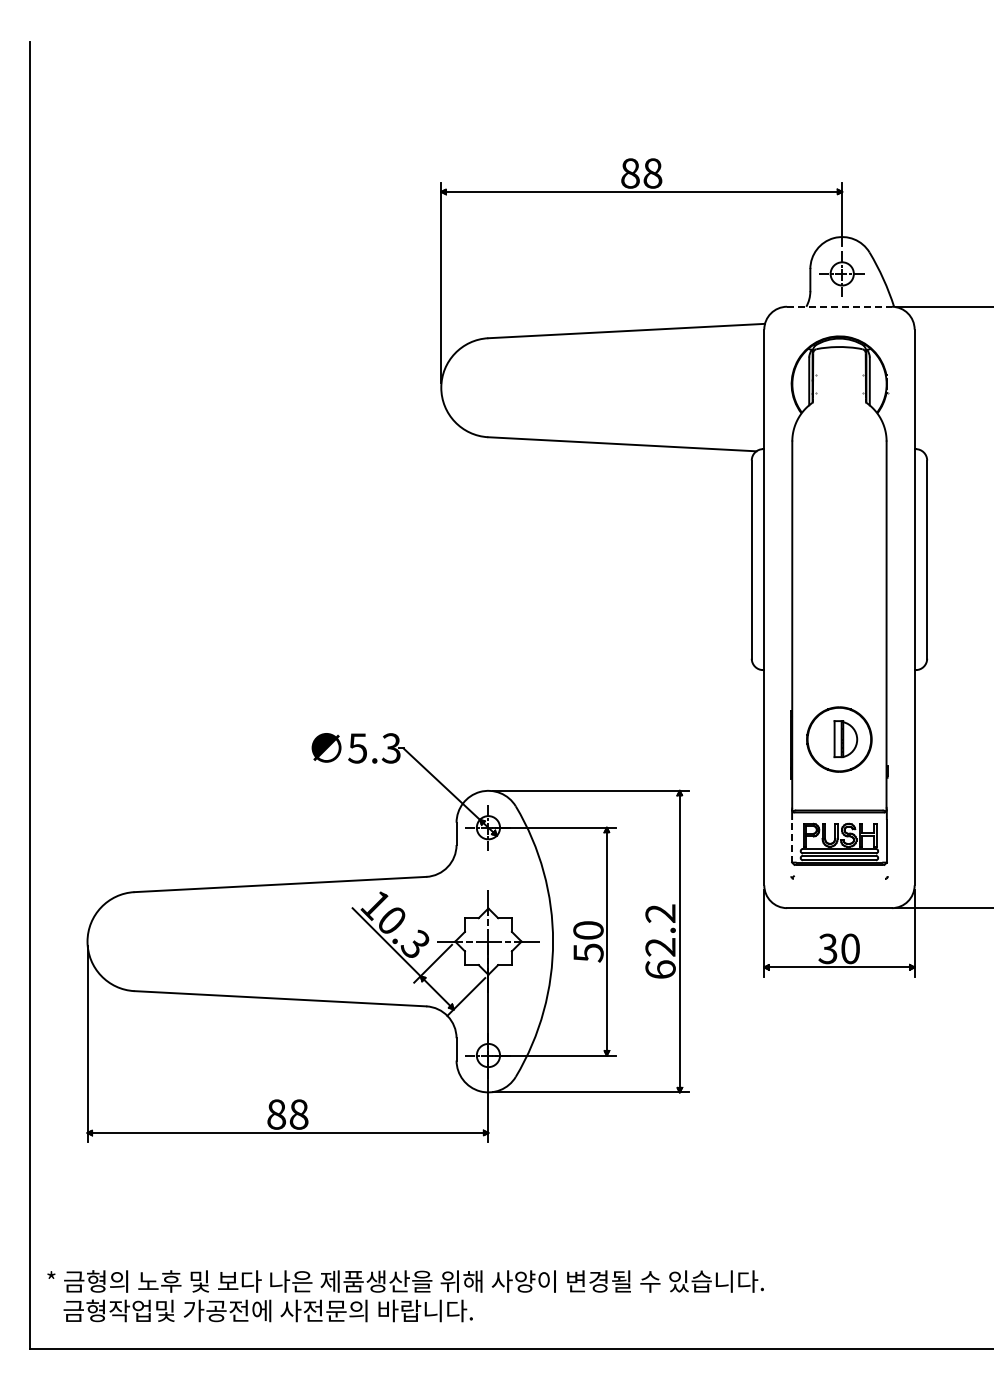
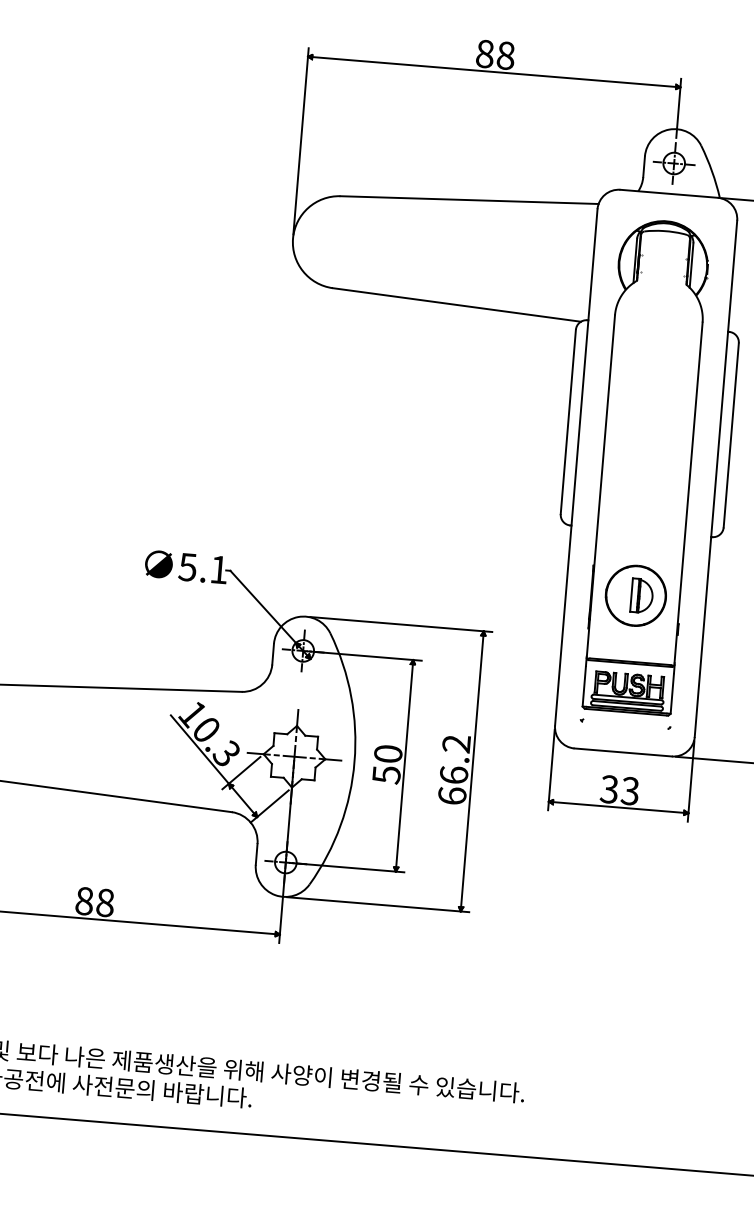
line: (839, 306) -> (669, 193), dashed -> solid
text: (390, 748) -> (218, 569), 5.3 -> 5.1
line: (792, 840) -> (584, 686), dashed -> solid
text: (660, 946) -> (453, 774), 62.2 -> 66.2
text: (849, 948) -> (629, 790), 30 -> 33

